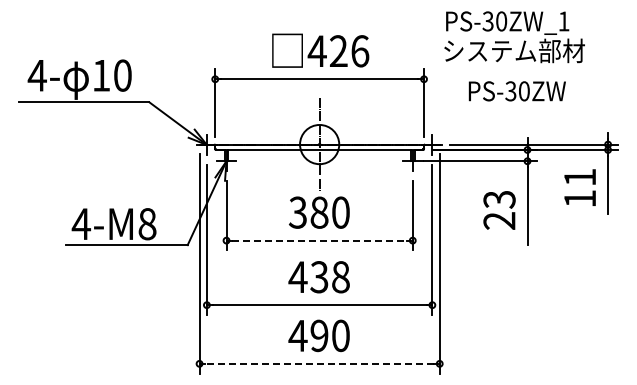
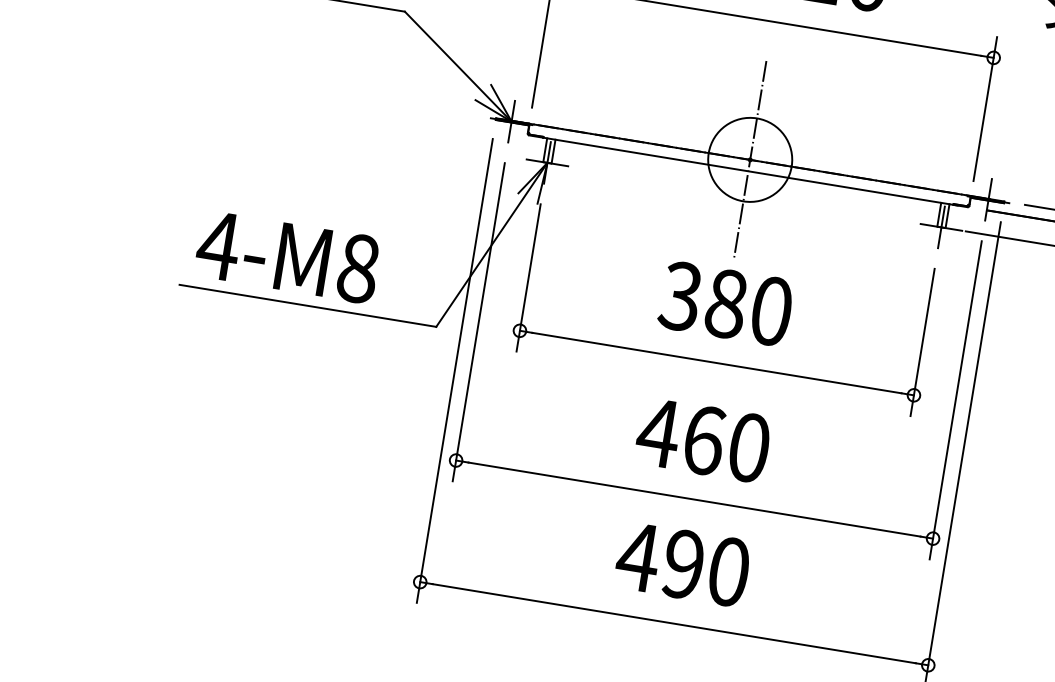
line: (320, 240) -> (718, 363), dashed -> solid
text: (329, 277) -> (725, 444), 438 -> 460
line: (319, 363) -> (674, 622), dashed -> solid

